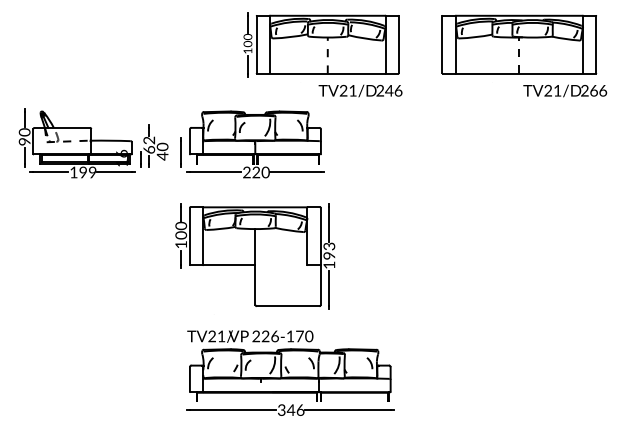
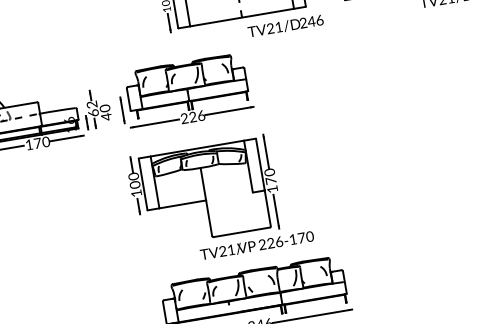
text: (360, 90) -> (285, 25), moved
text: (265, 171) -> (201, 114), 220 -> 226
text: (87, 172) -> (41, 142), 199 -> 170
text: (328, 250) -> (269, 176), 193 -> 170
text: (250, 336) -> (257, 245), moved

